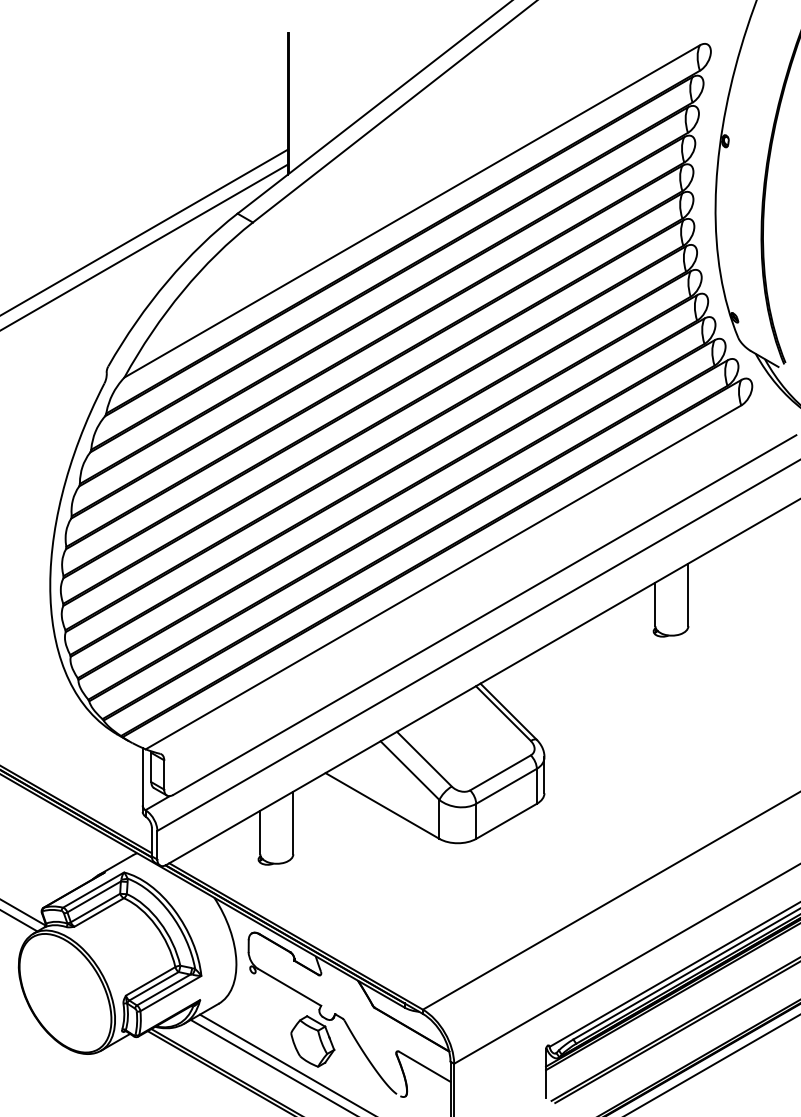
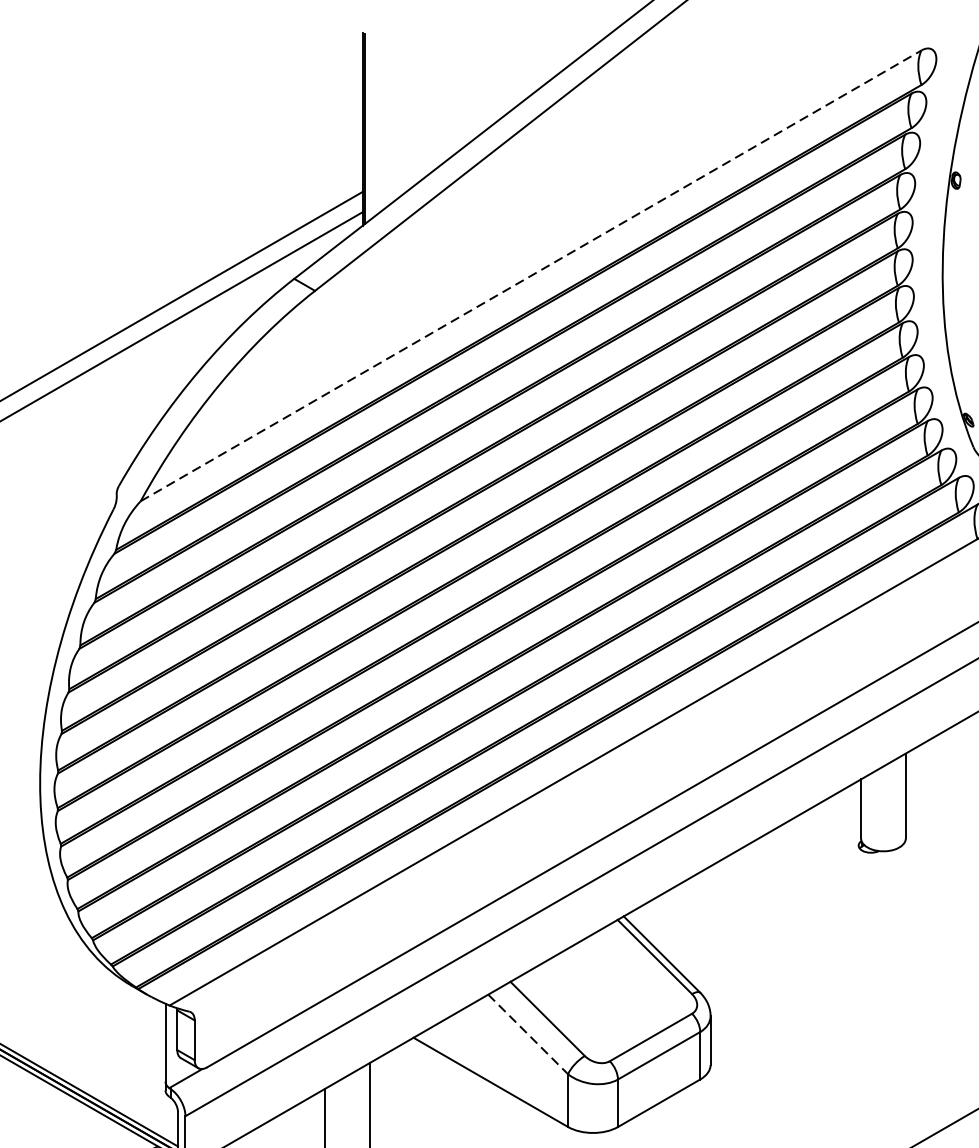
line: (412, 211) -> (531, 275), solid -> dashed
line: (410, 770) -> (528, 1034), solid -> dashed

